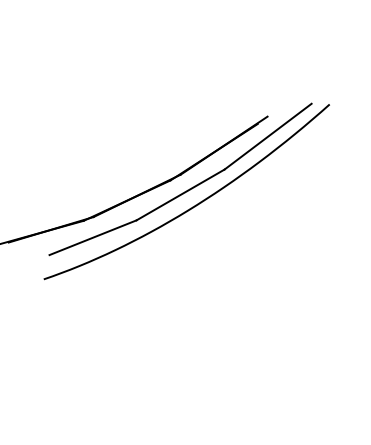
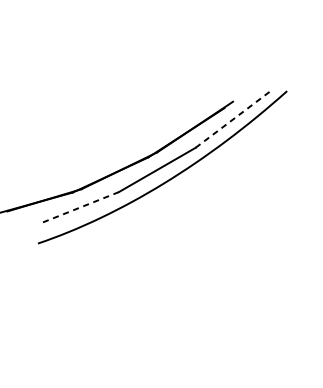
line: (268, 136) -> (233, 119), solid -> dashed
line: (93, 237) -> (81, 207), solid -> dashed

